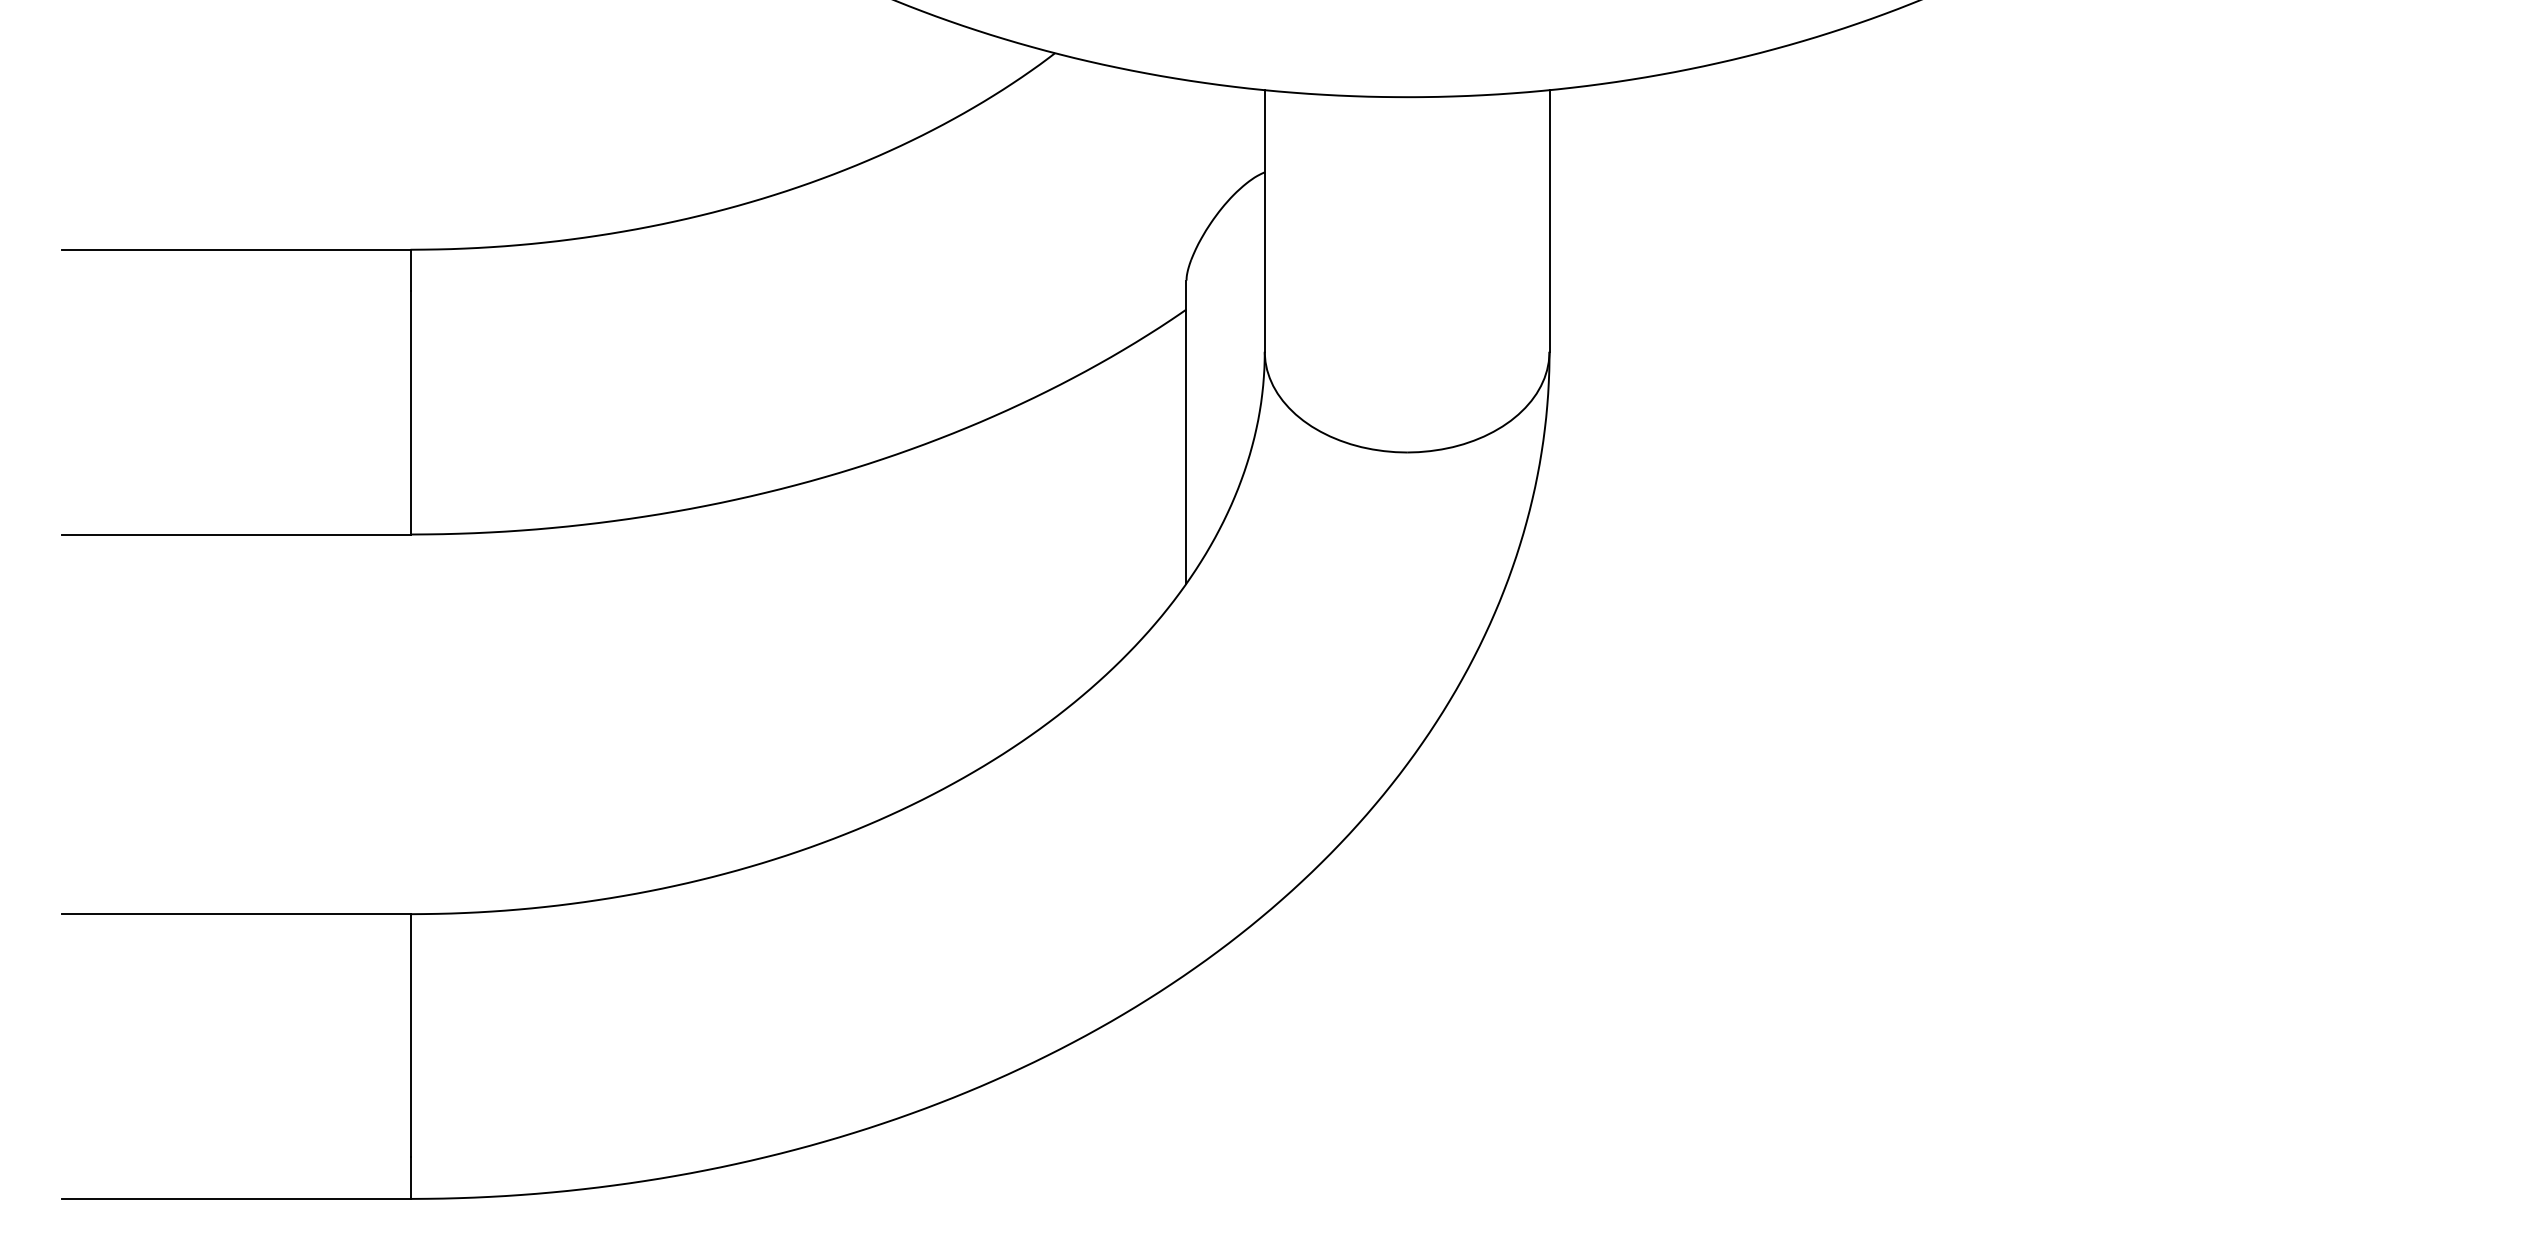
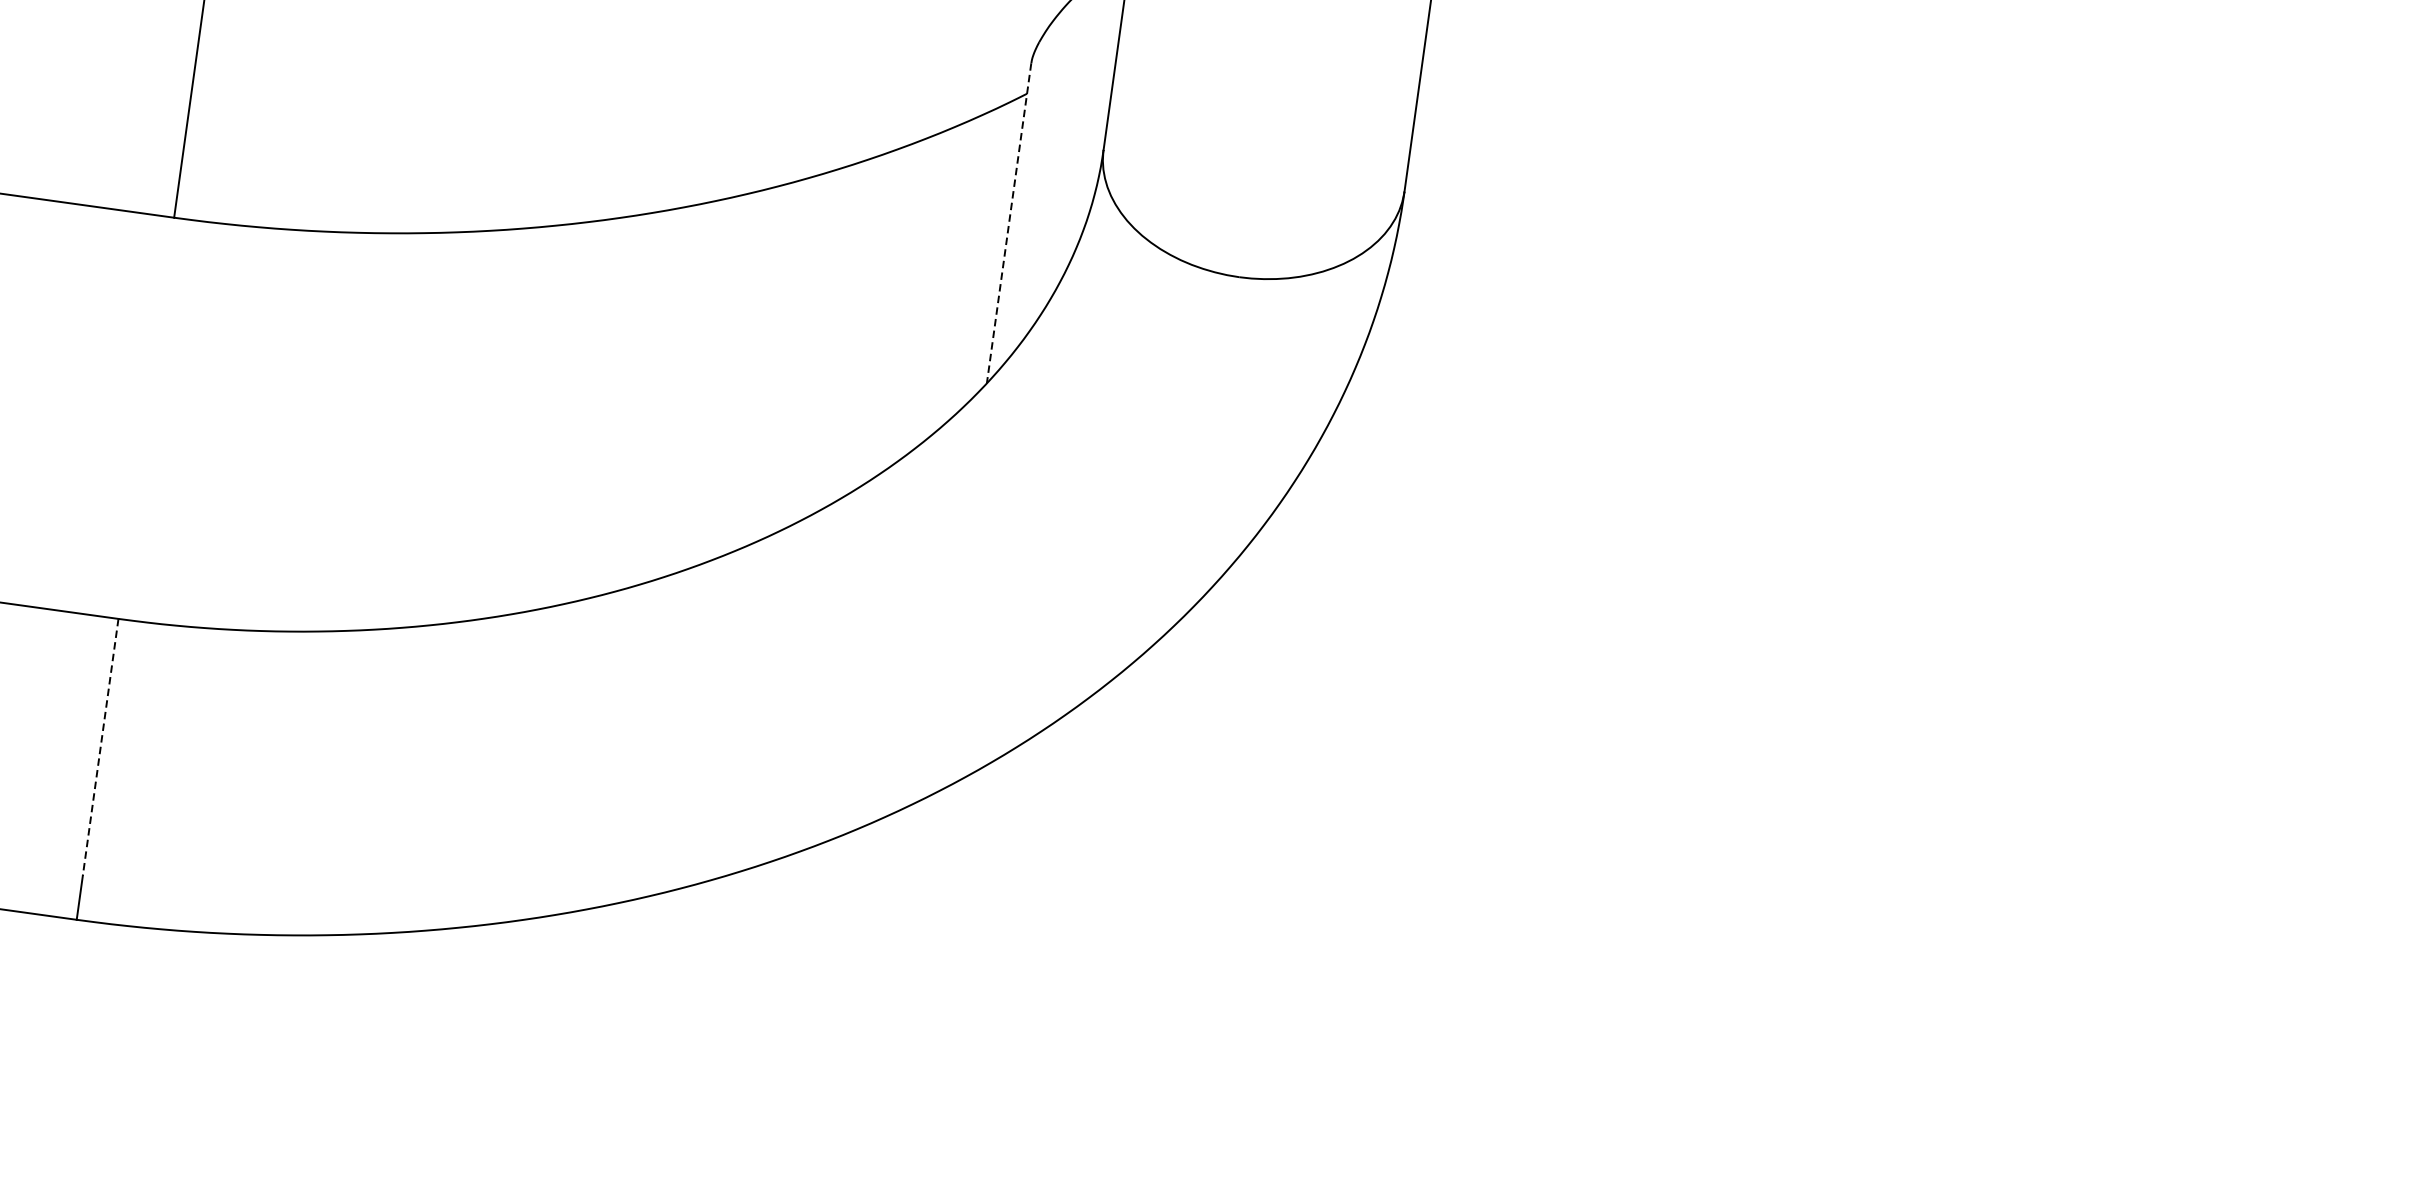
line: (1186, 432) -> (1009, 223), solid -> dashed
line: (410, 1035) -> (100, 747), solid -> dashed

